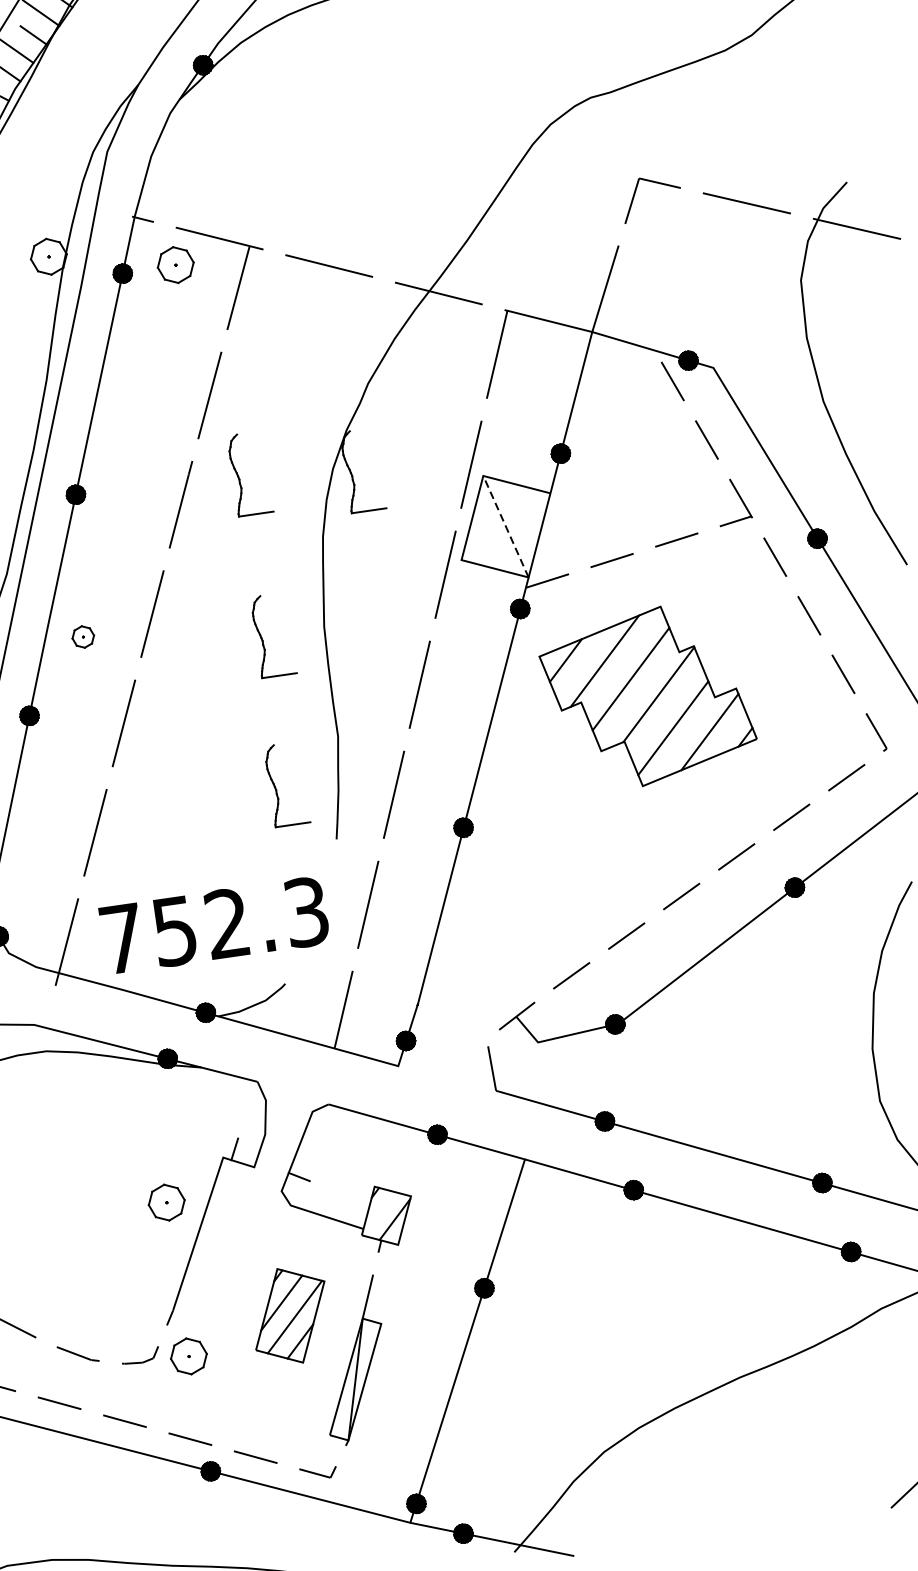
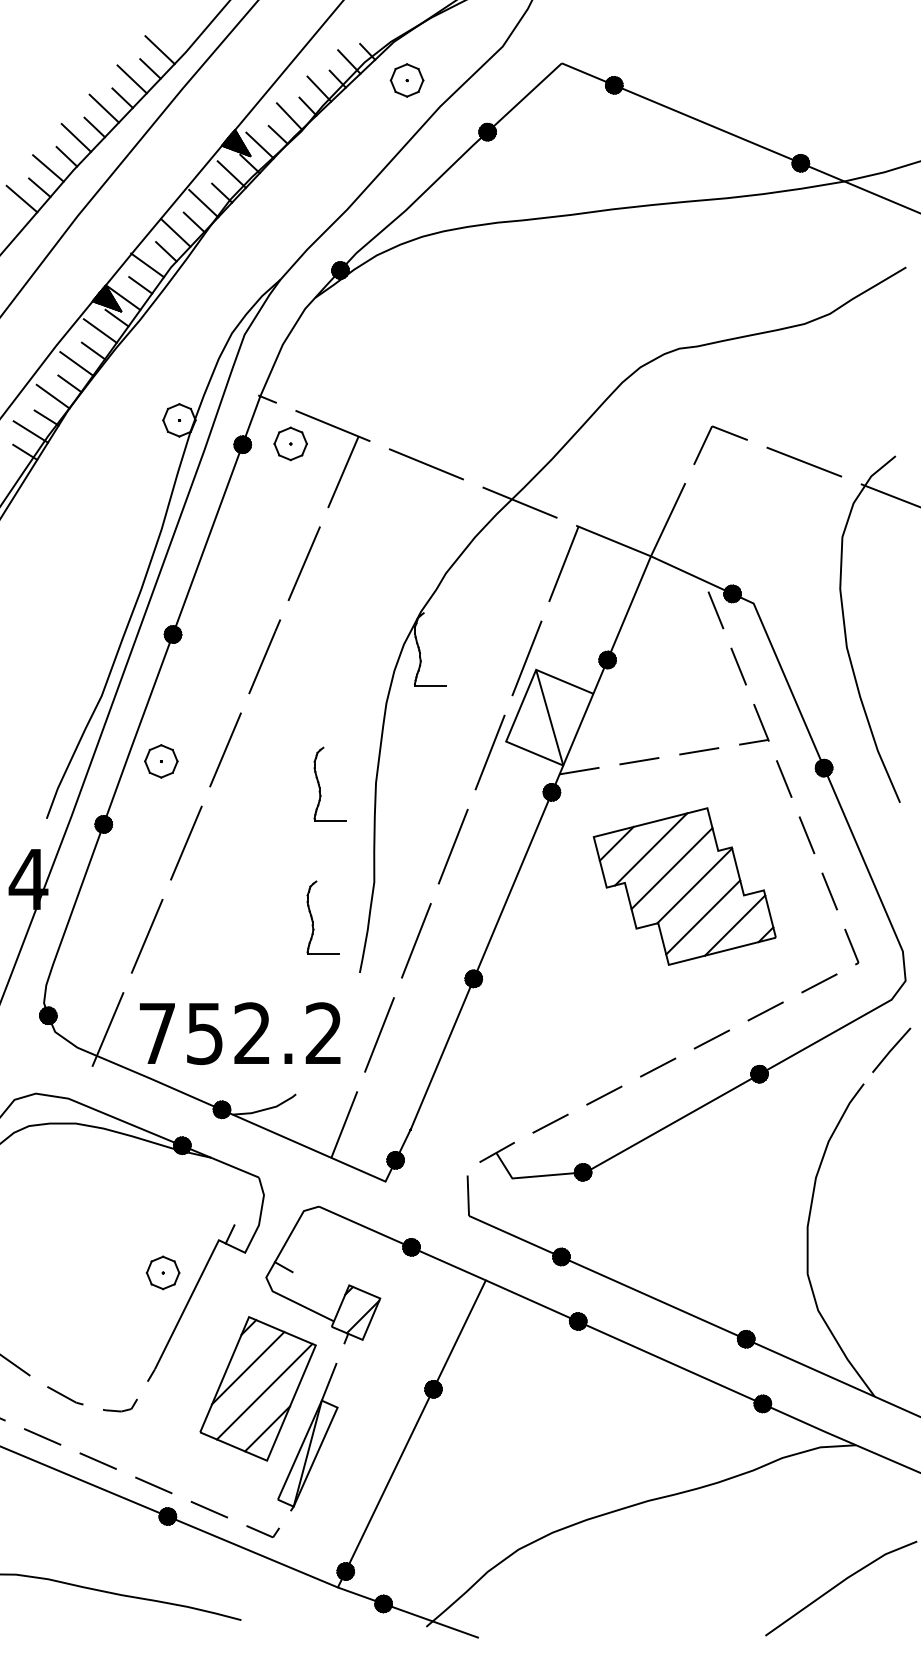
part: (239, 476) -> (320, 639), removed
line: (505, 526) -> (549, 717), dashed -> solid
part: (83, 637) -> (161, 761), size x1.67
part: (647, 696) -> (684, 886), moved
text: (306, 912) -> (323, 1033), 752.3 -> 752.2
part: (289, 1315) -> (257, 1388), size x1.67
part: (188, 1356) -> (162, 1411), removed

